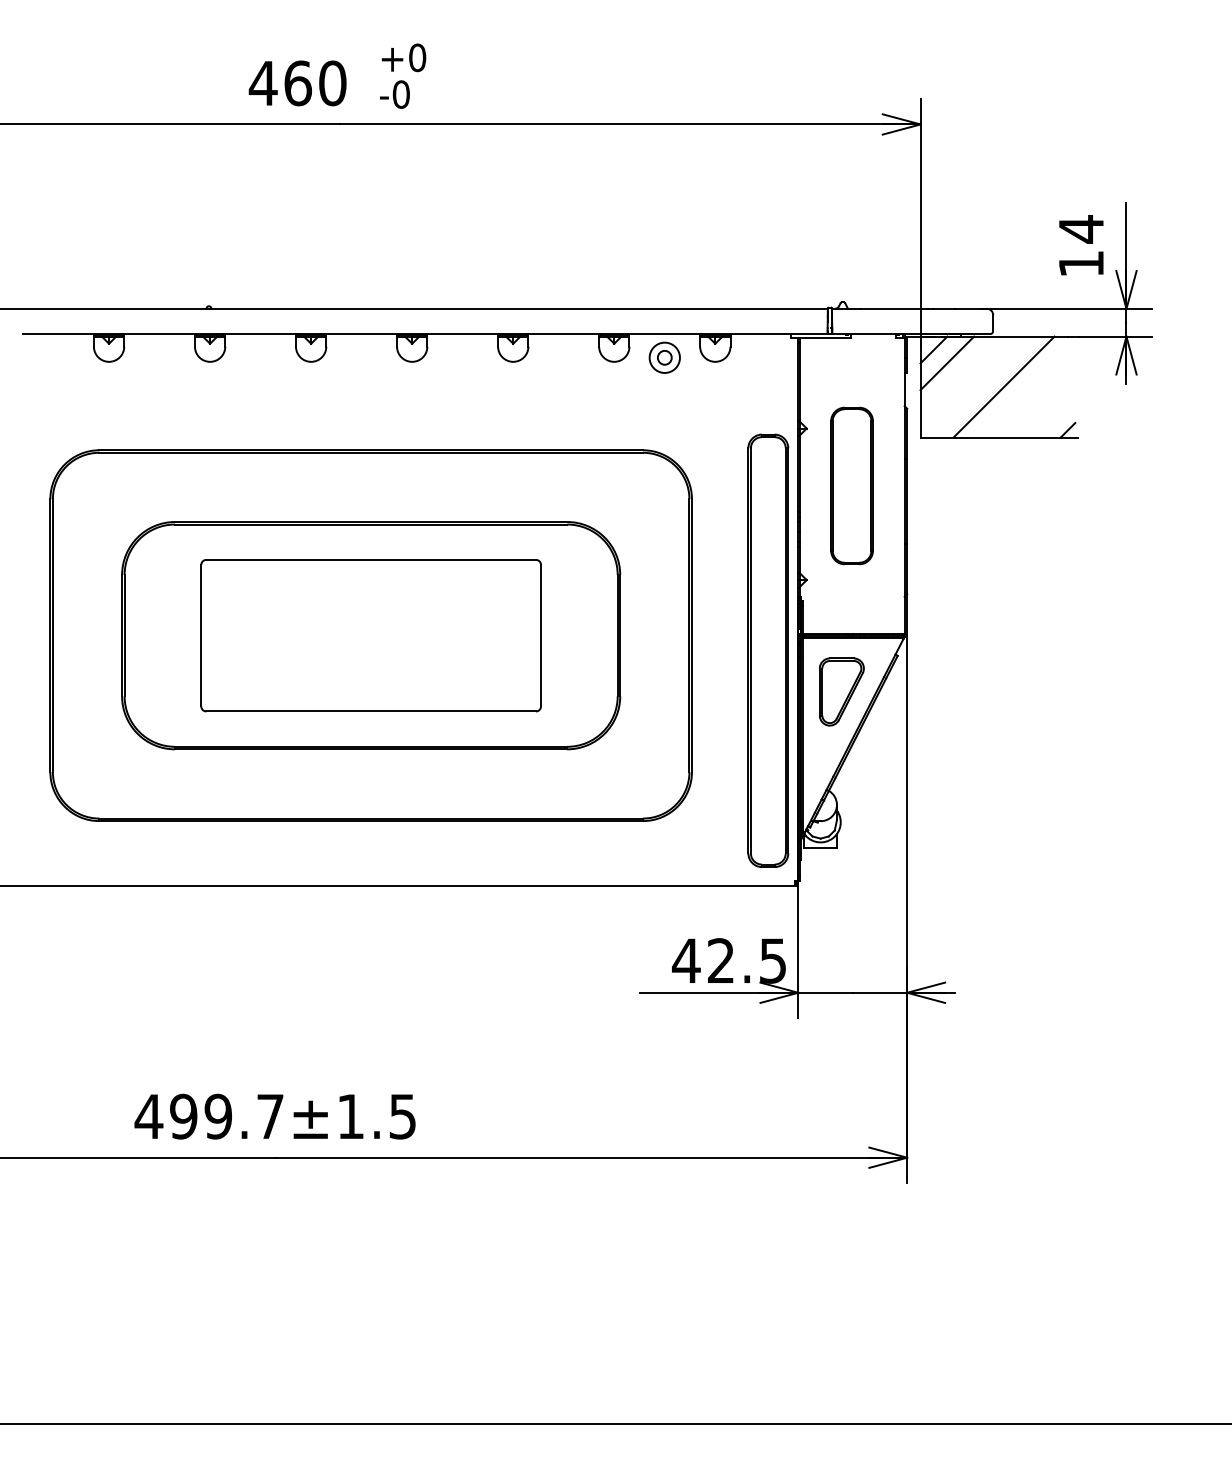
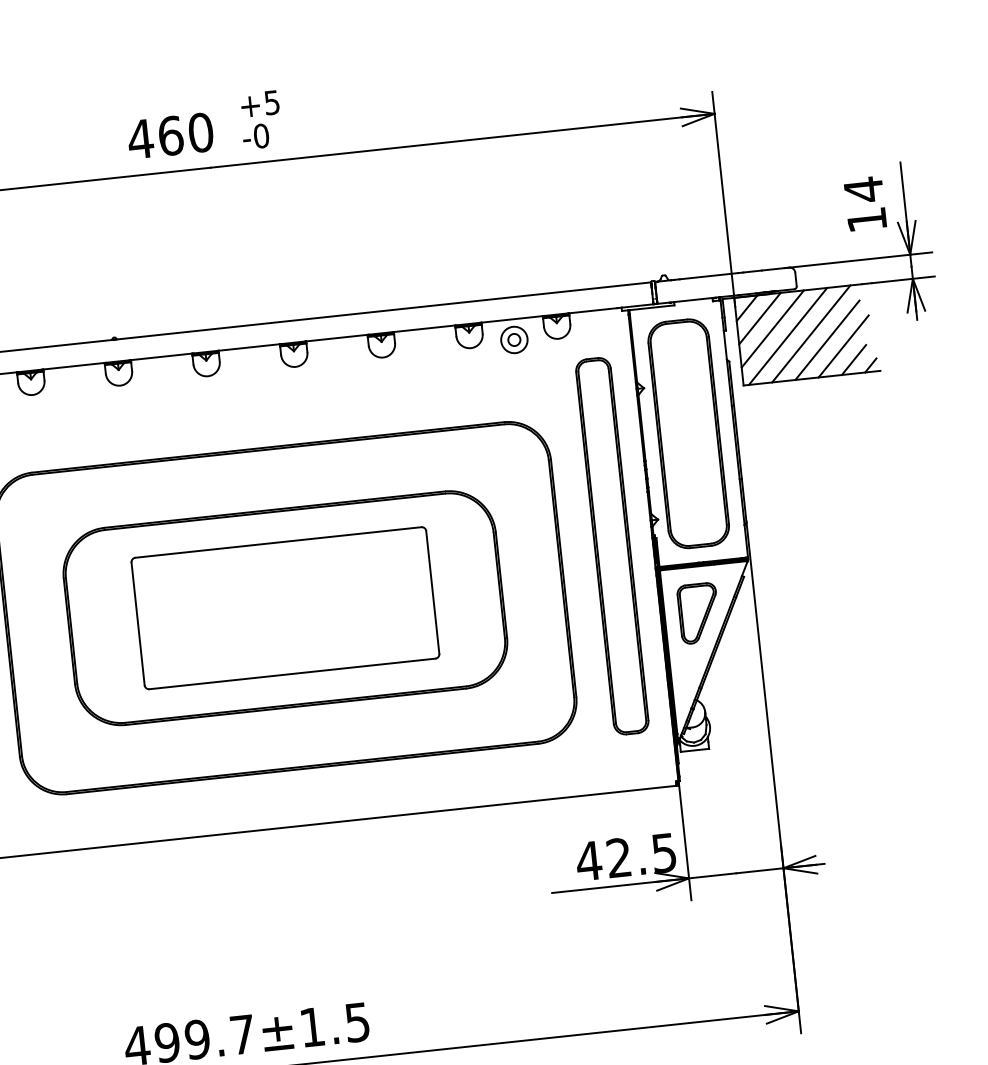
text: (417, 57) -> (272, 102), +0 -> +5
line: (960, 376) -> (772, 328), added
line: (976, 386) -> (787, 335), added
line: (1021, 395) -> (827, 339), added
line: (1039, 405) -> (843, 346), added
line: (1049, 421) -> (853, 359), added
part: (851, 485) -> (688, 433), size x1.67
part: (768, 650) -> (612, 545), moved

